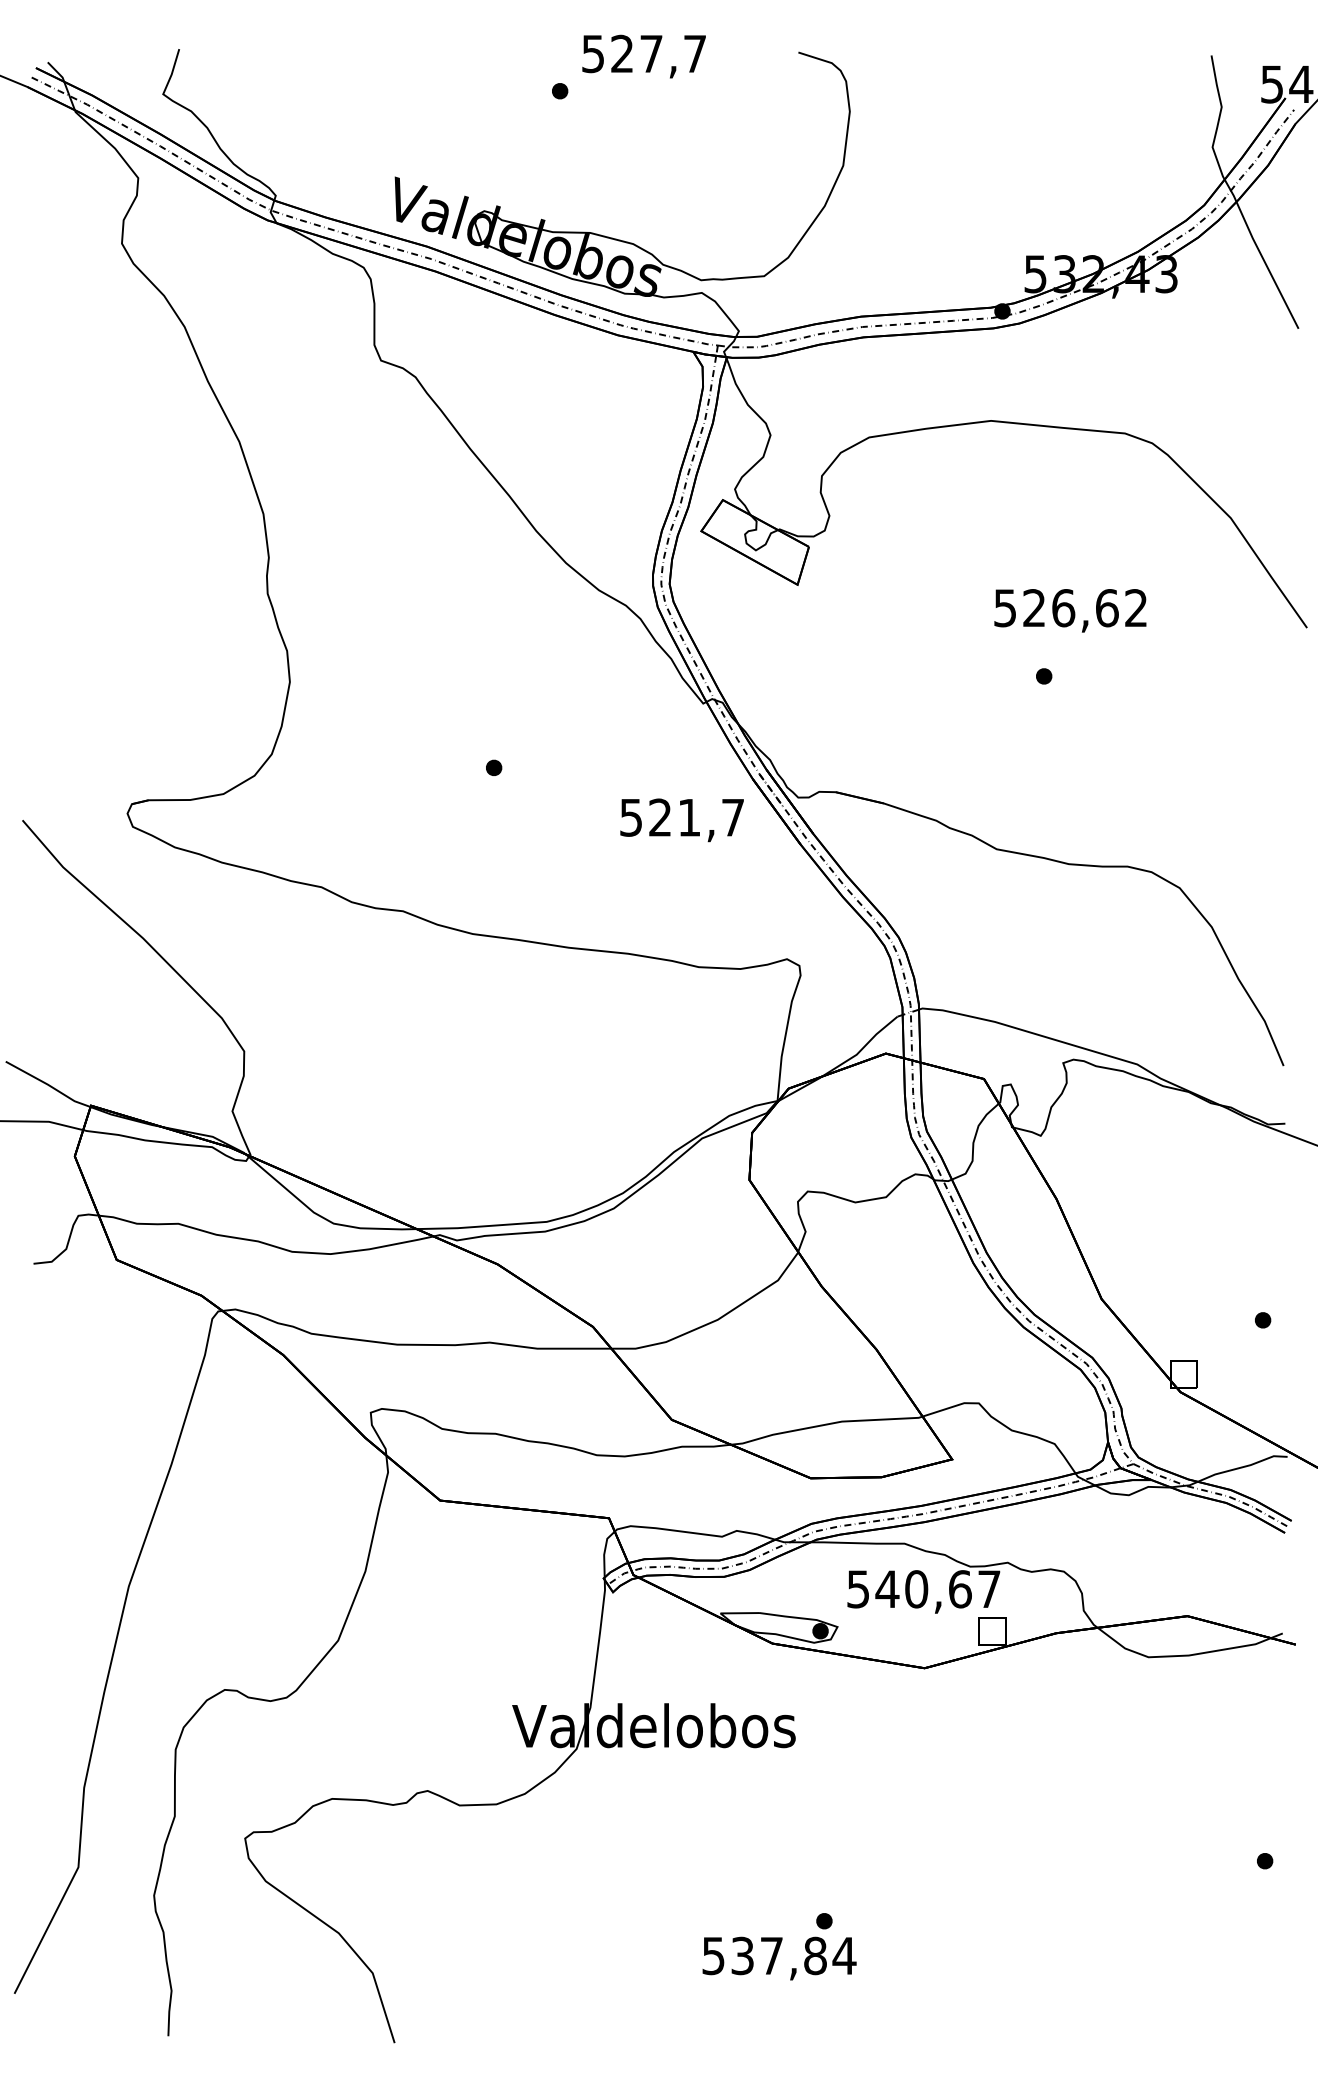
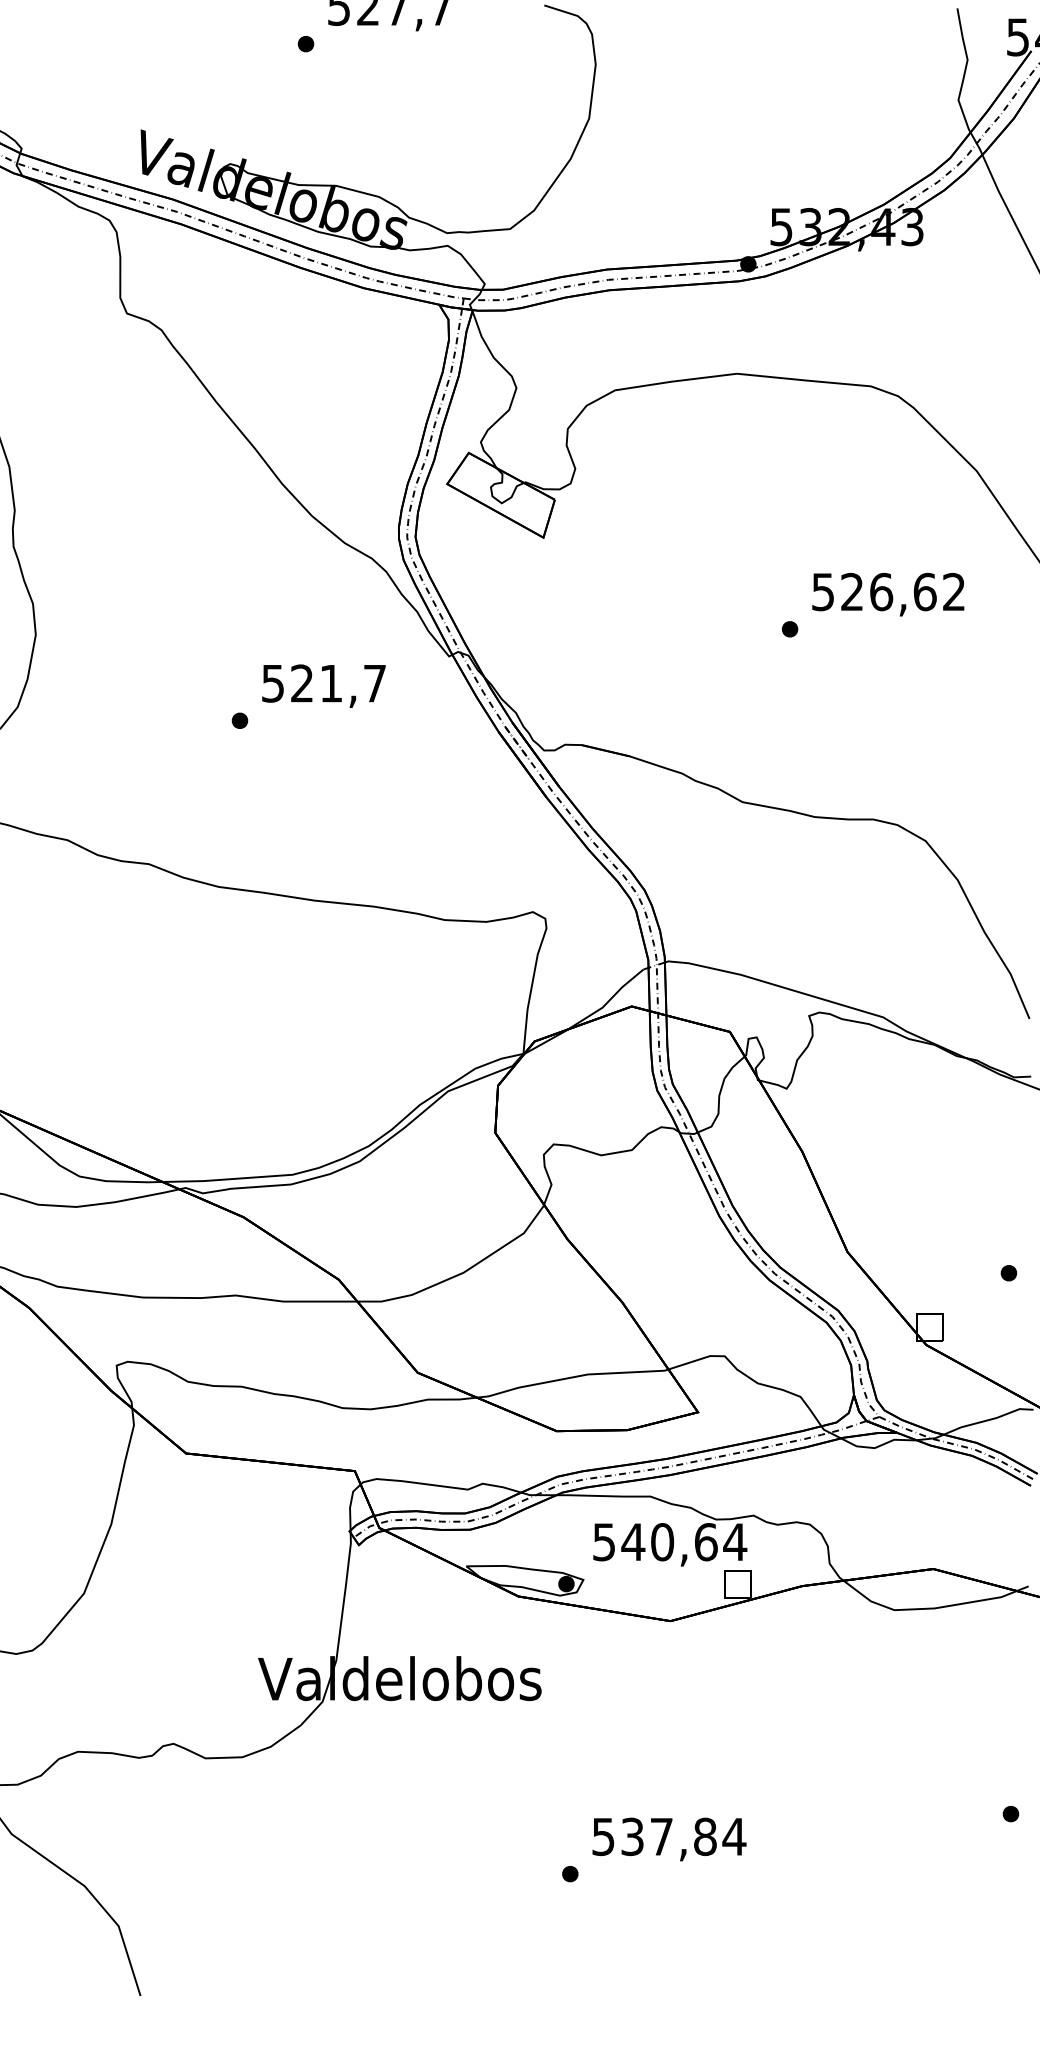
text: (1070, 610) -> (888, 594), moved
text: (681, 820) -> (323, 686), moved
text: (989, 1588) -> (735, 1541), 540,67 -> 540,64
text: (779, 1958) -> (669, 1839), moved

